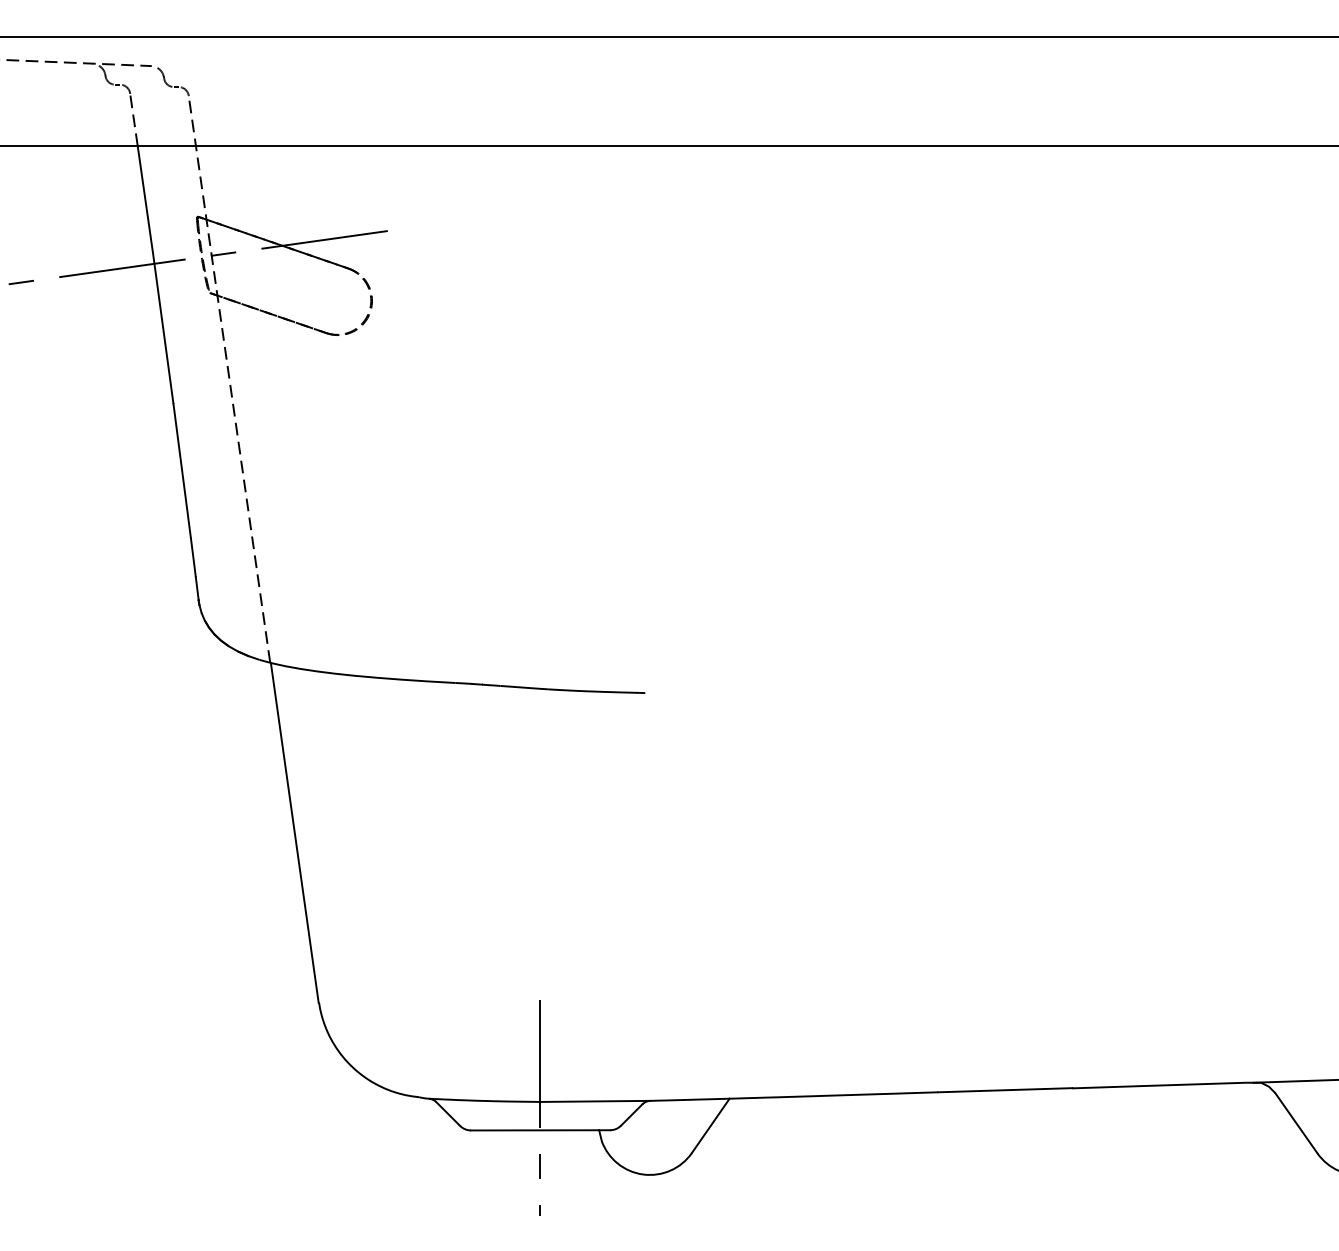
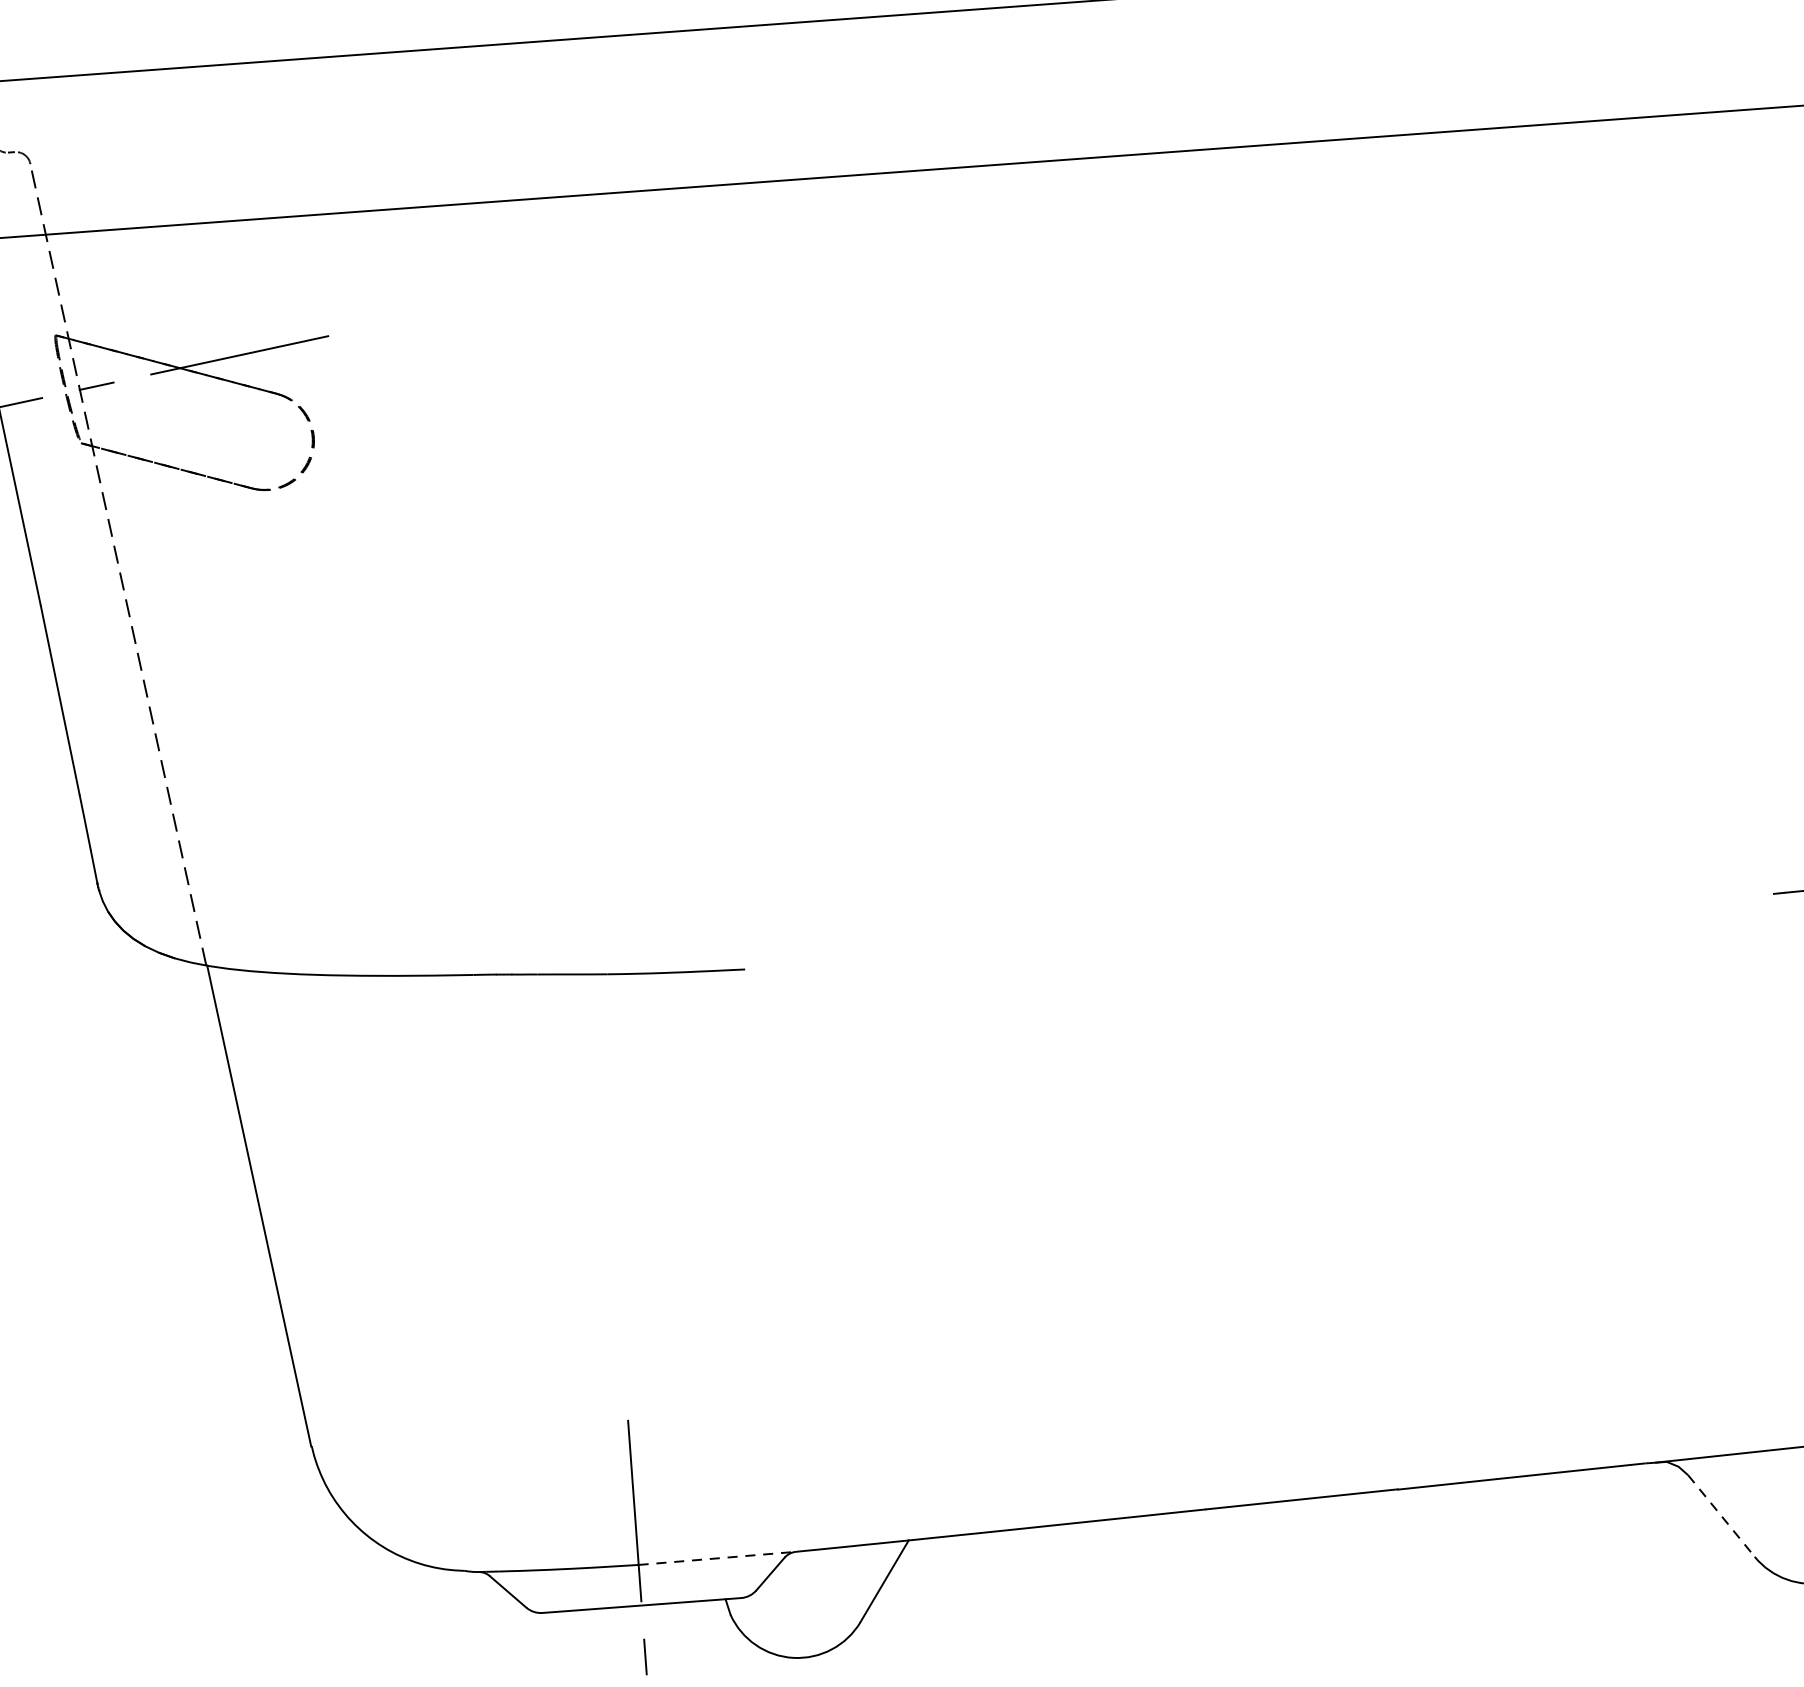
line: (595, 1101) -> (717, 1558), solid -> dashed
line: (1296, 1123) -> (1721, 1516), solid -> dashed

